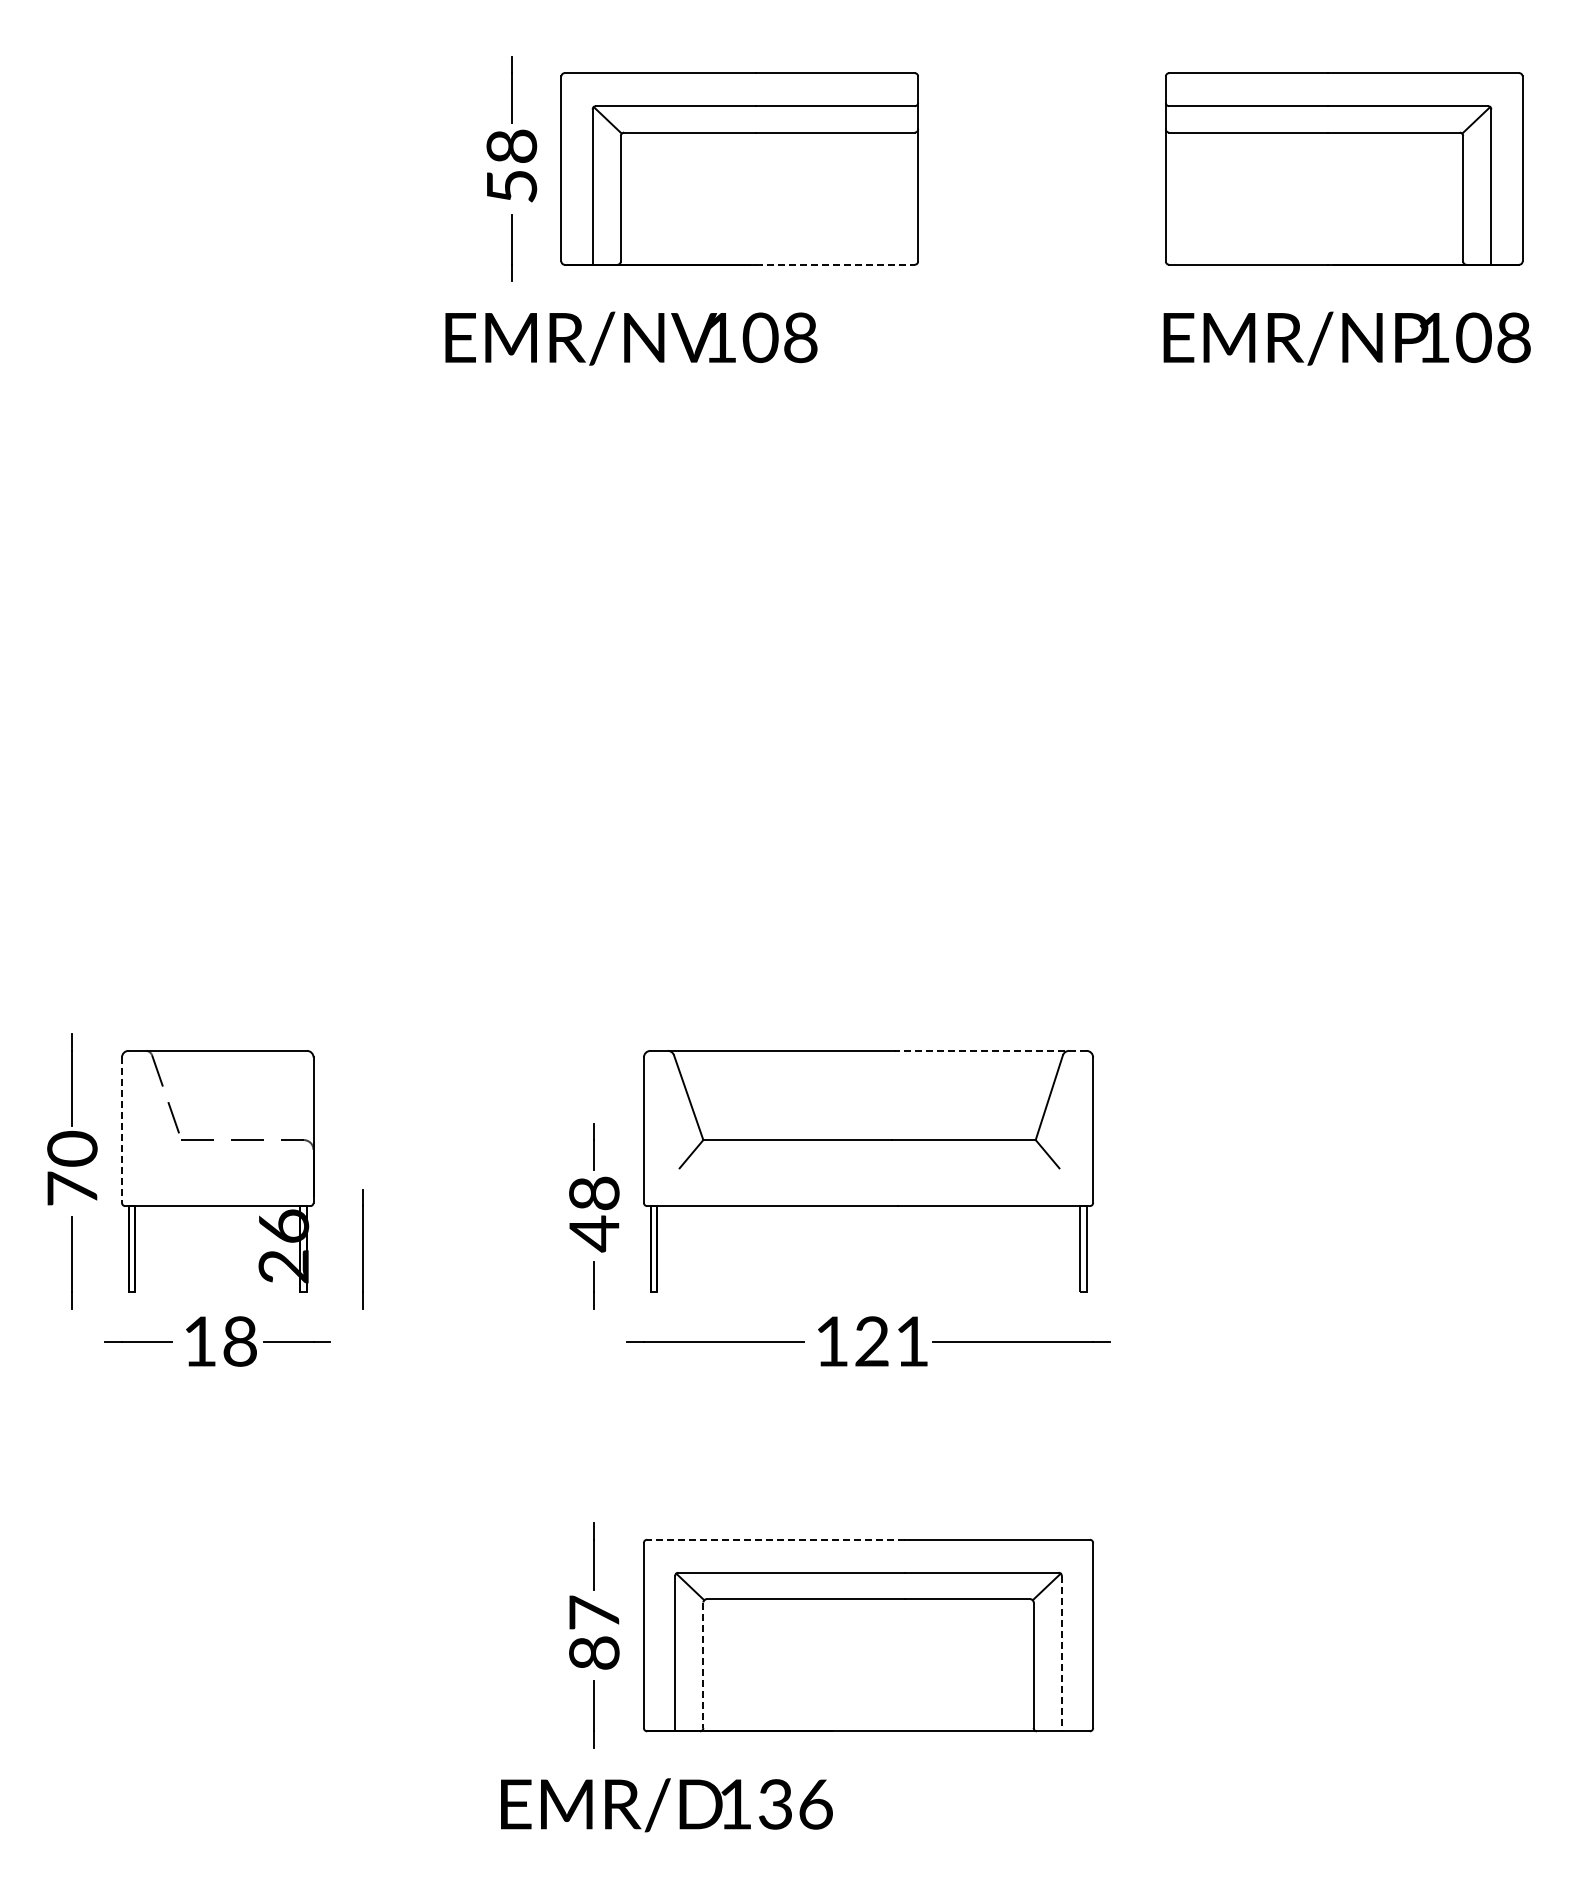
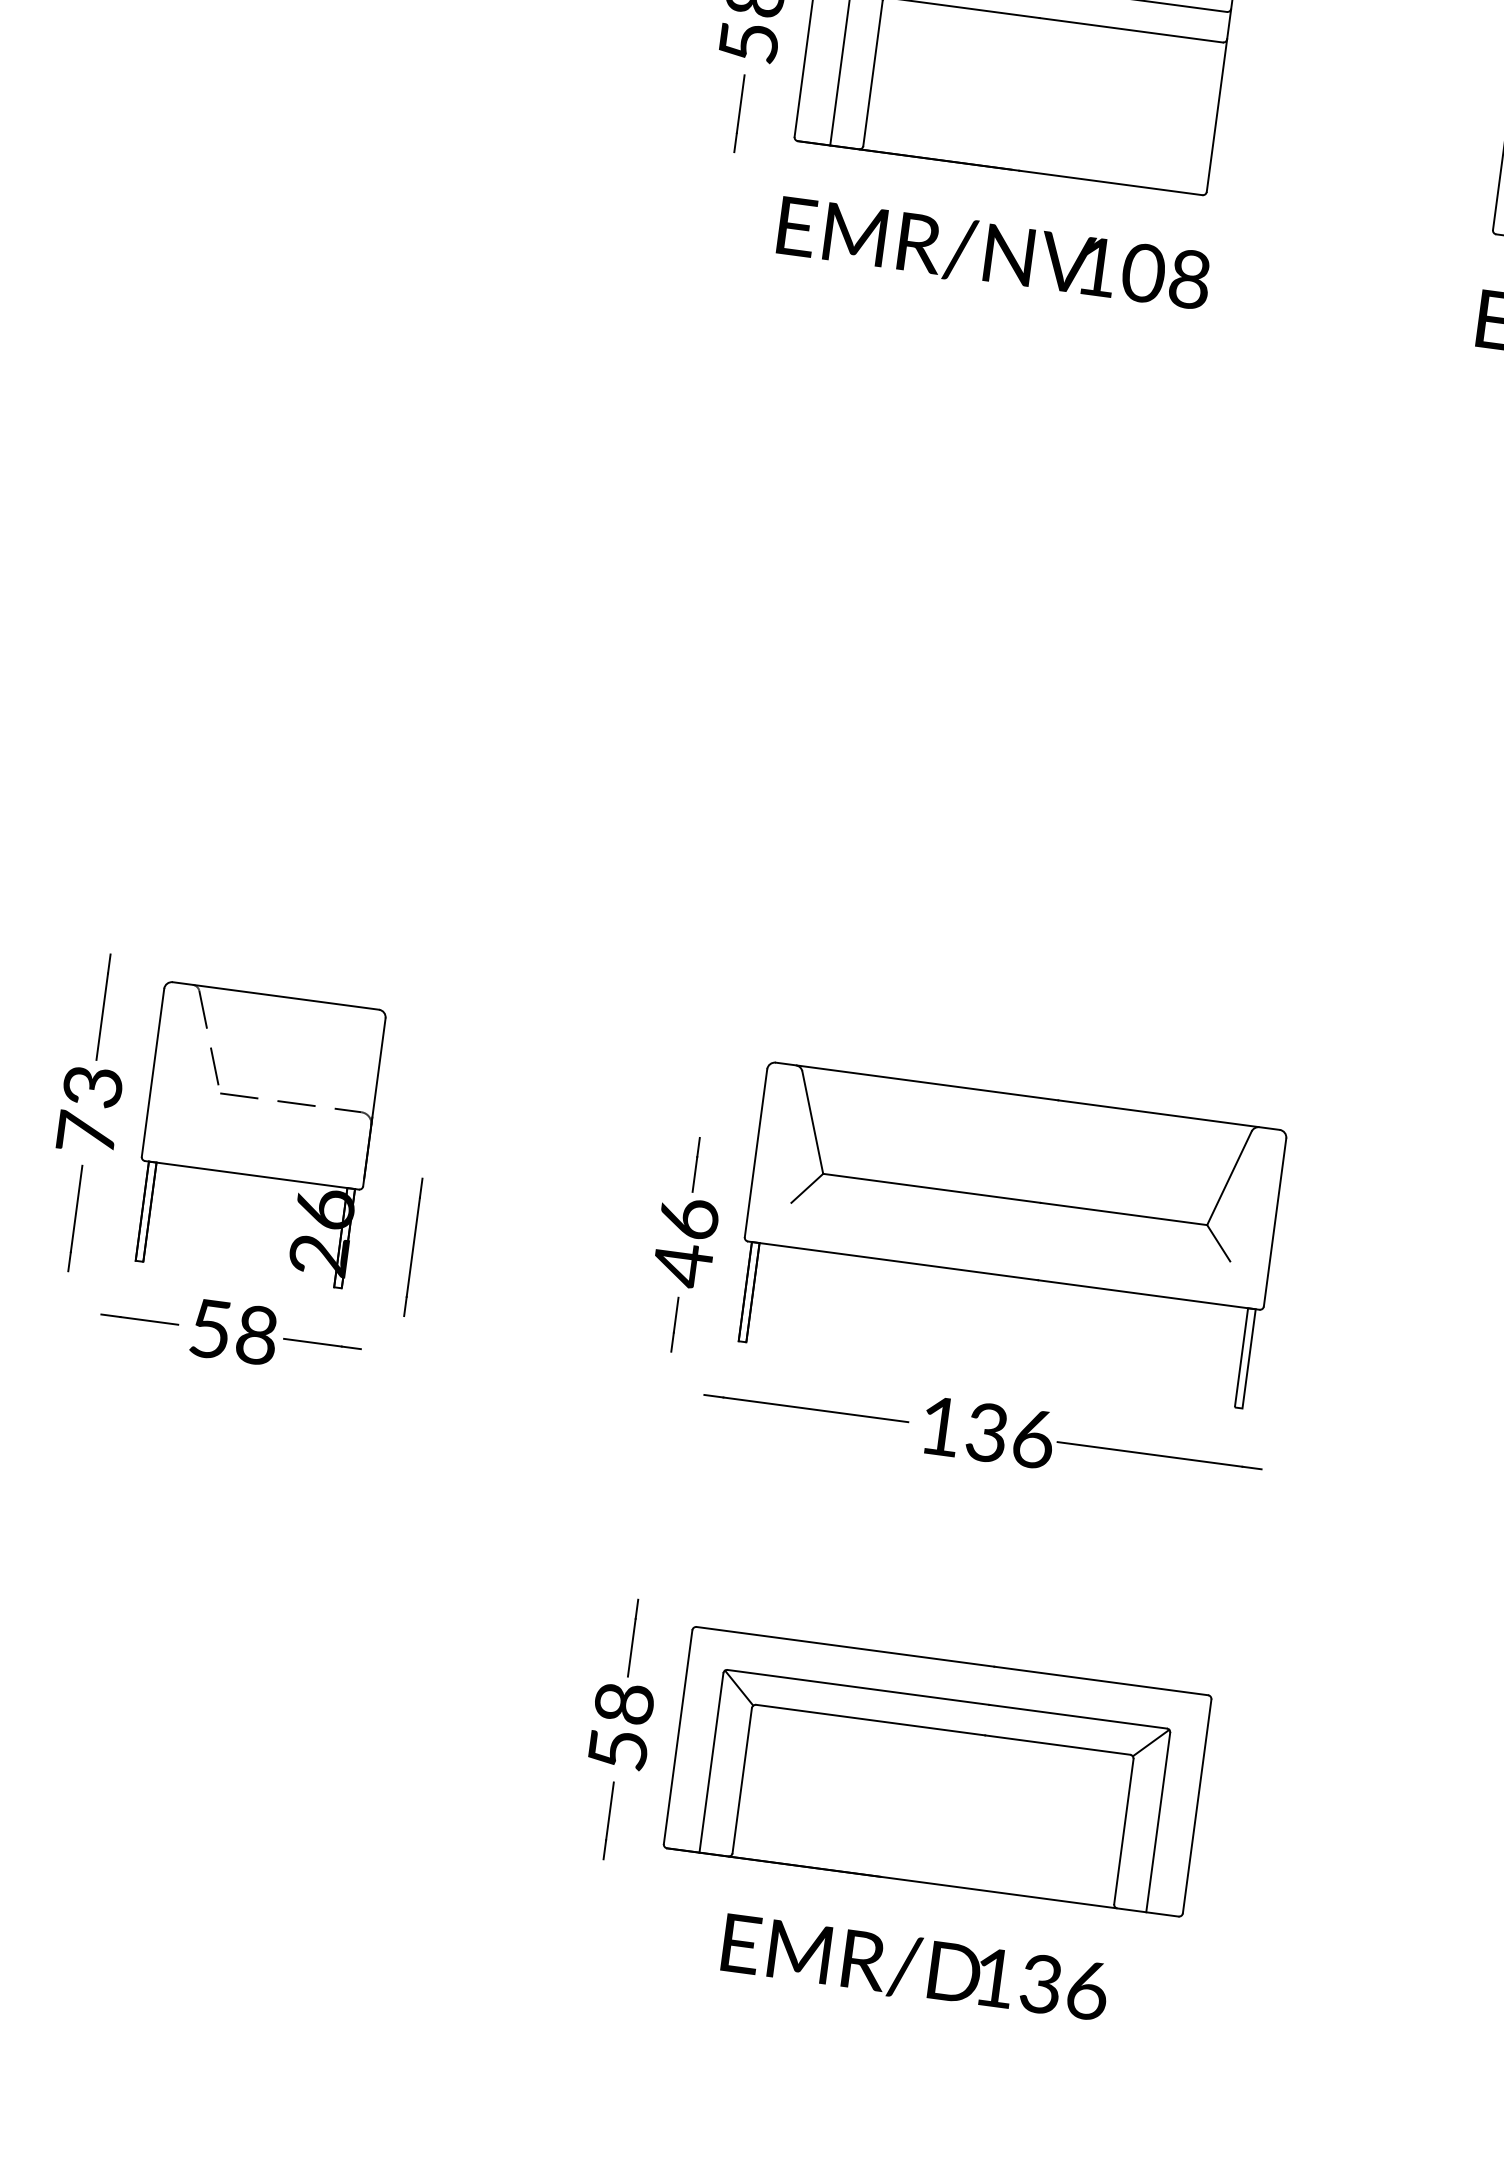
line: (836, 264) -> (1111, 182), dashed -> solid
text: (631, 338) -> (994, 254), moved
line: (990, 1050) -> (1168, 1114), dashed -> solid
line: (121, 1130) -> (152, 1073), dashed -> solid
text: (72, 1148) -> (93, 1086), 70 -> 73
text: (594, 1193) -> (689, 1218), 48 -> 46
text: (199, 1341) -> (210, 1328), 18 -> 58
text: (892, 1341) -> (1010, 1435), 121 -> 136
line: (776, 1539) -> (846, 1646), dashed -> solid
text: (594, 1632) -> (621, 1726), 87 -> 58
line: (1061, 1653) -> (1157, 1822), dashed -> solid
line: (703, 1665) -> (742, 1780), dashed -> solid
text: (666, 1805) -> (914, 1968), moved

